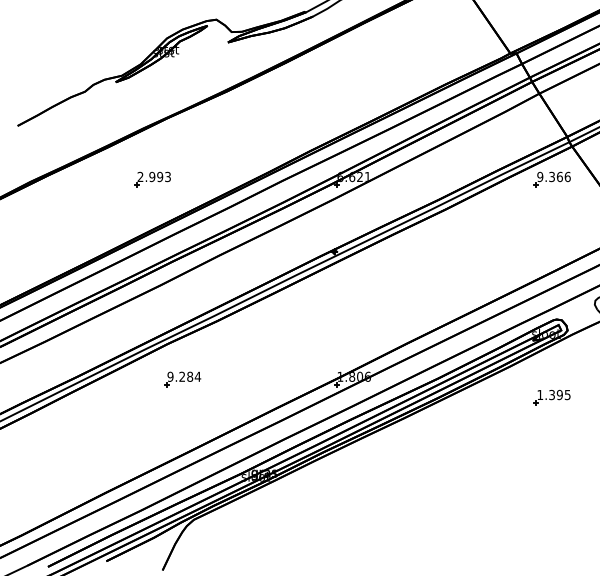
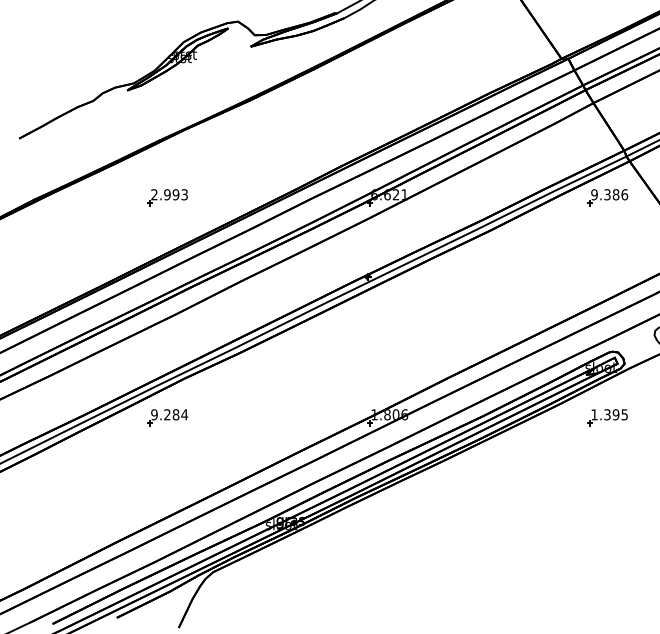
text: (559, 176) -> (615, 194), 9.366 -> 9.386
part: (182, 379) -> (167, 417), moved
part: (552, 397) -> (607, 417), moved

